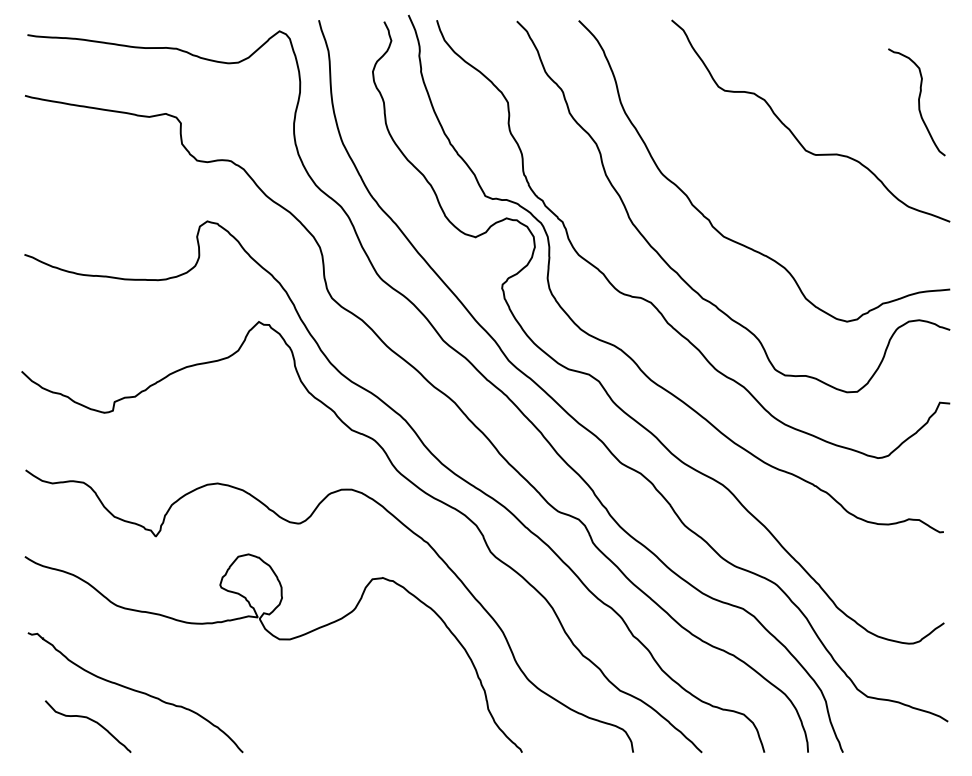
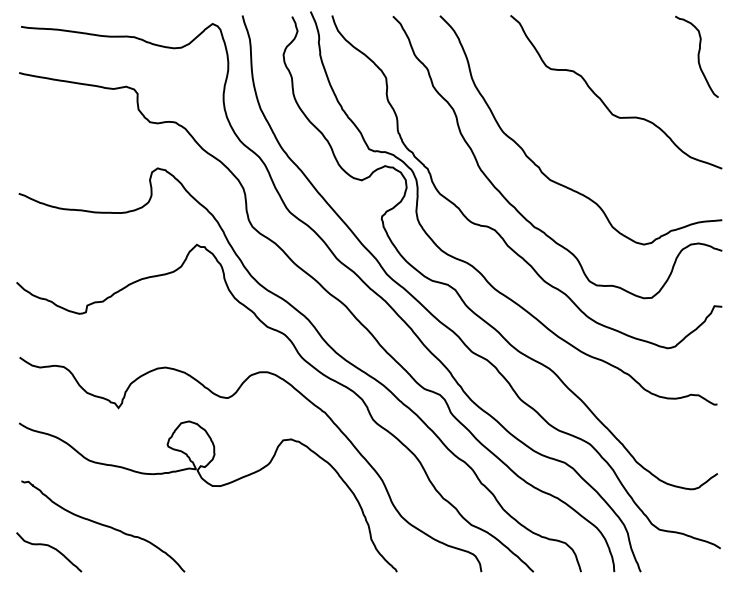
curve: (917, 101) -> (697, 56), moved
curve: (91, 721) -> (51, 548), moved

